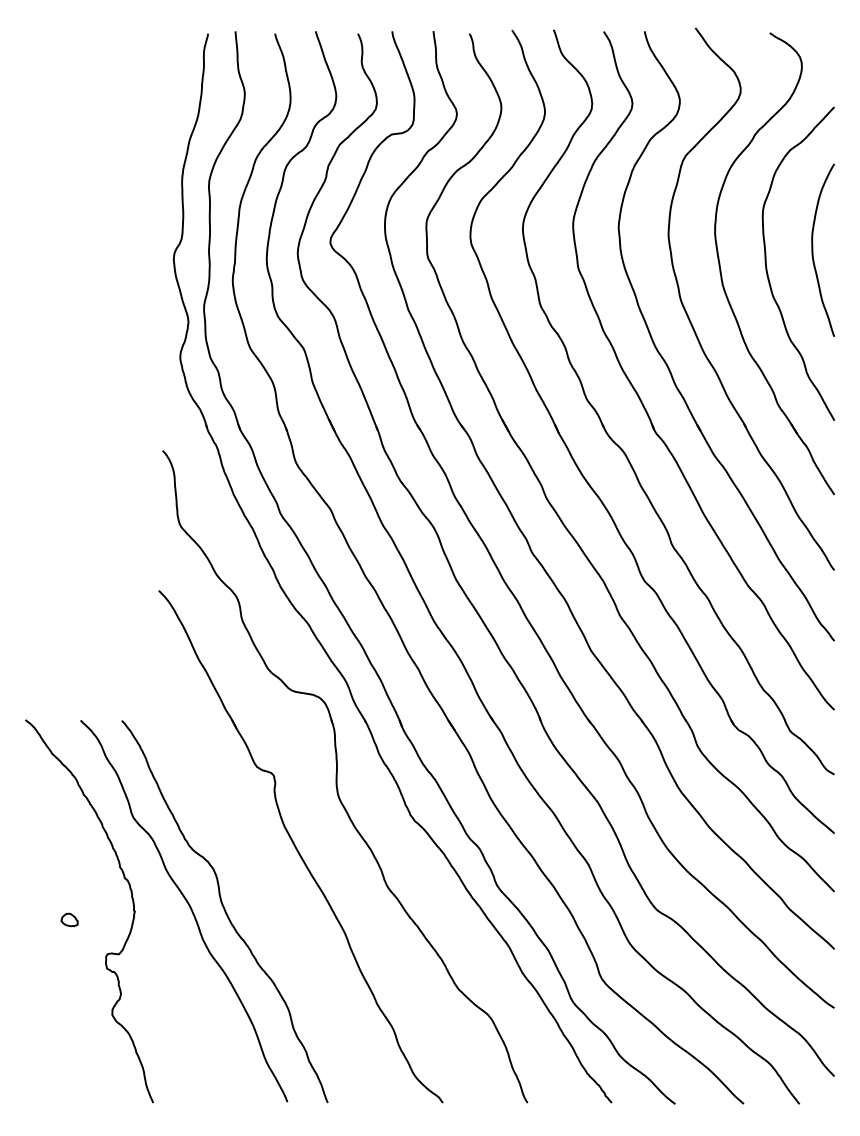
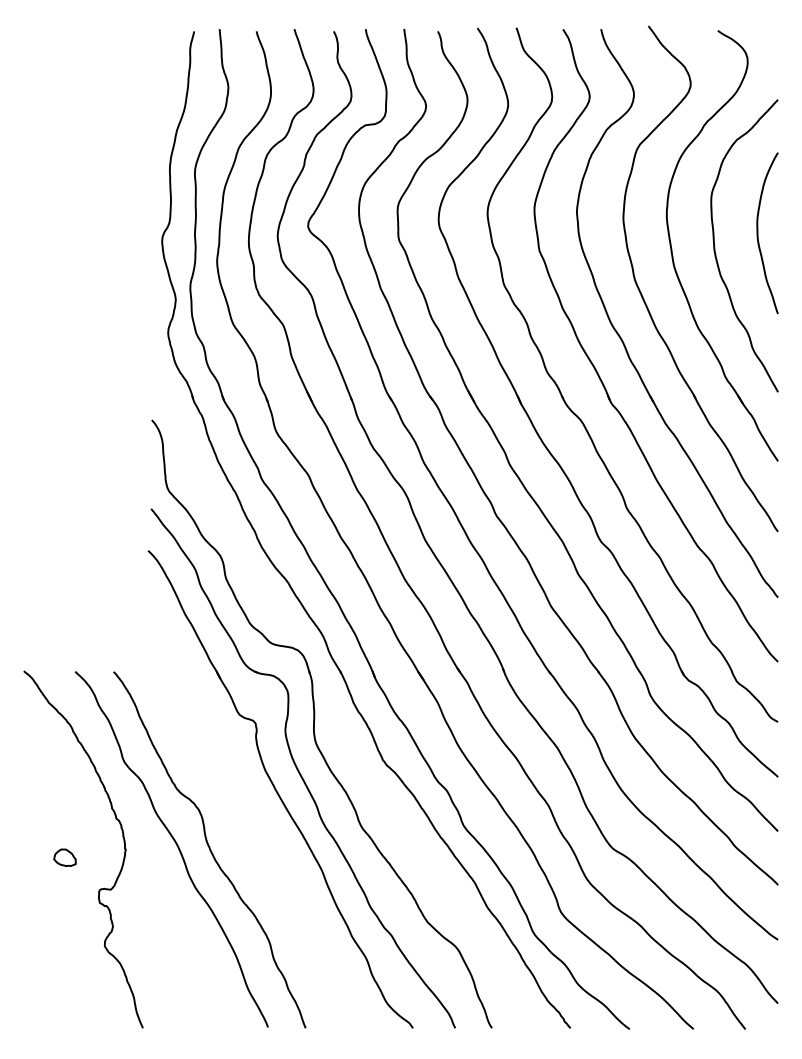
part: (324, 824) -> (302, 768), added
part: (69, 919) -> (64, 857), size x1.43

